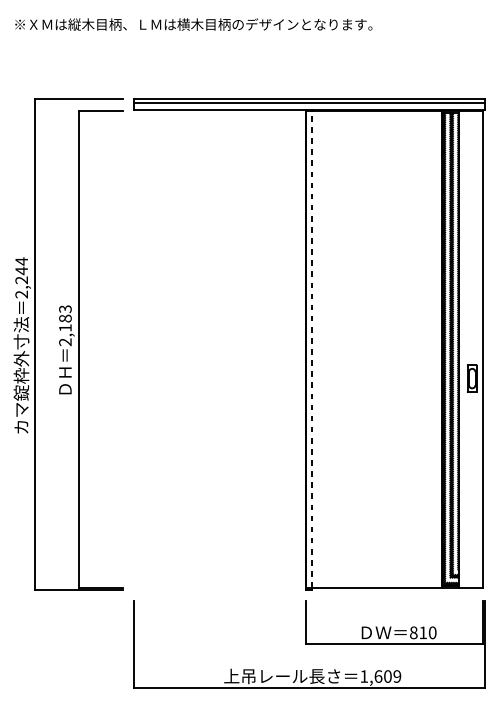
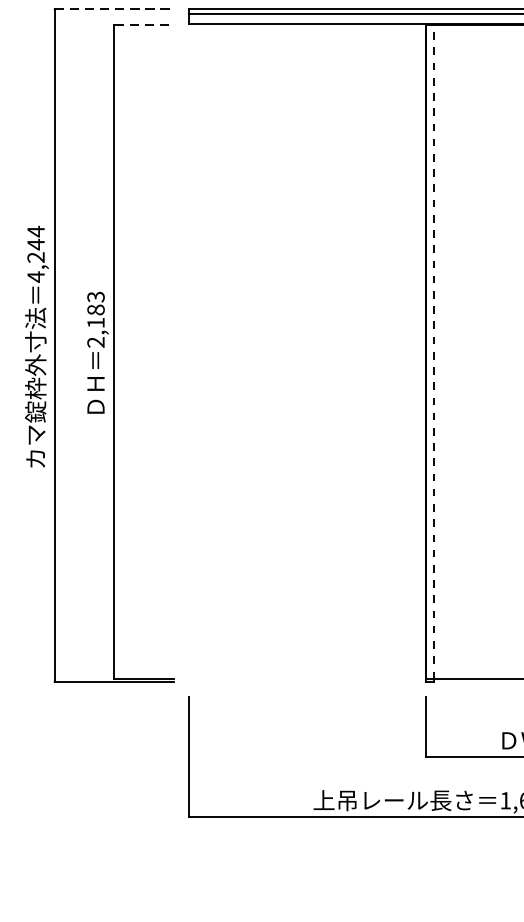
line: (78, 99) -> (113, 9), solid -> dashed
line: (100, 110) -> (144, 24), solid -> dashed
text: (21, 294) -> (35, 276), 2,244 -> 4,244

